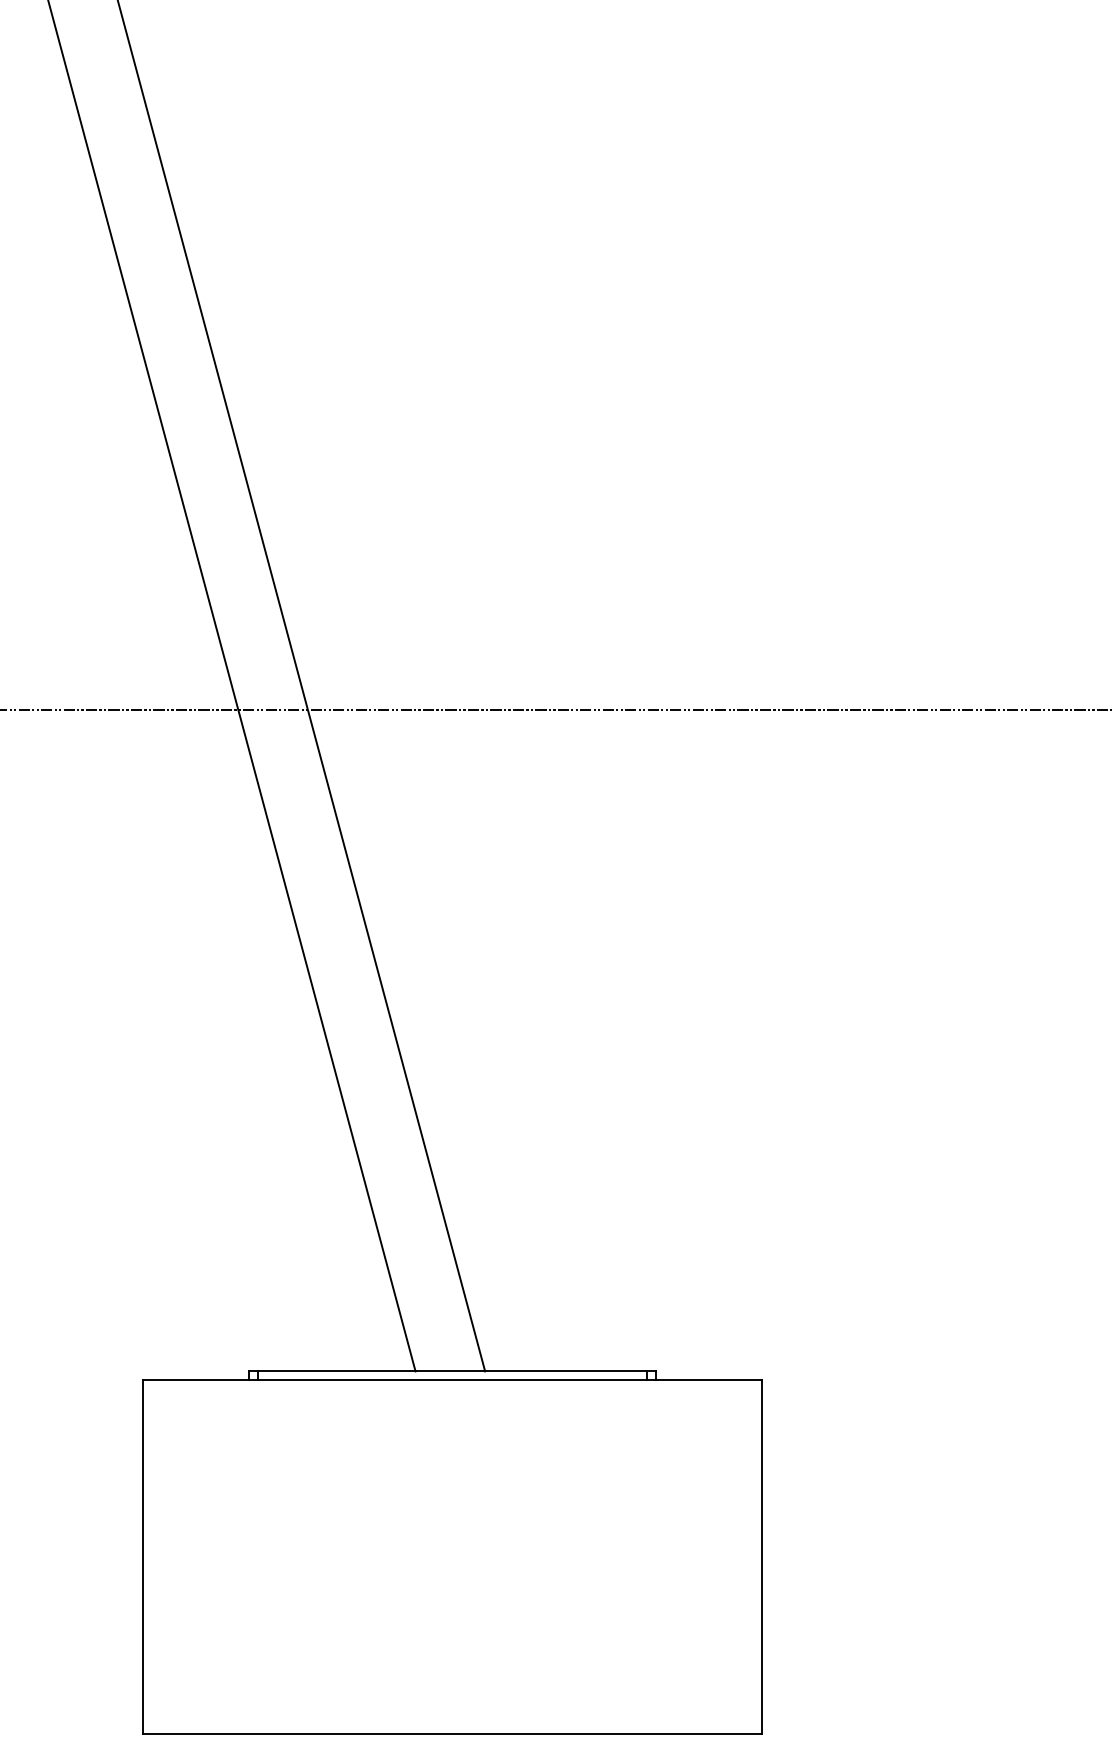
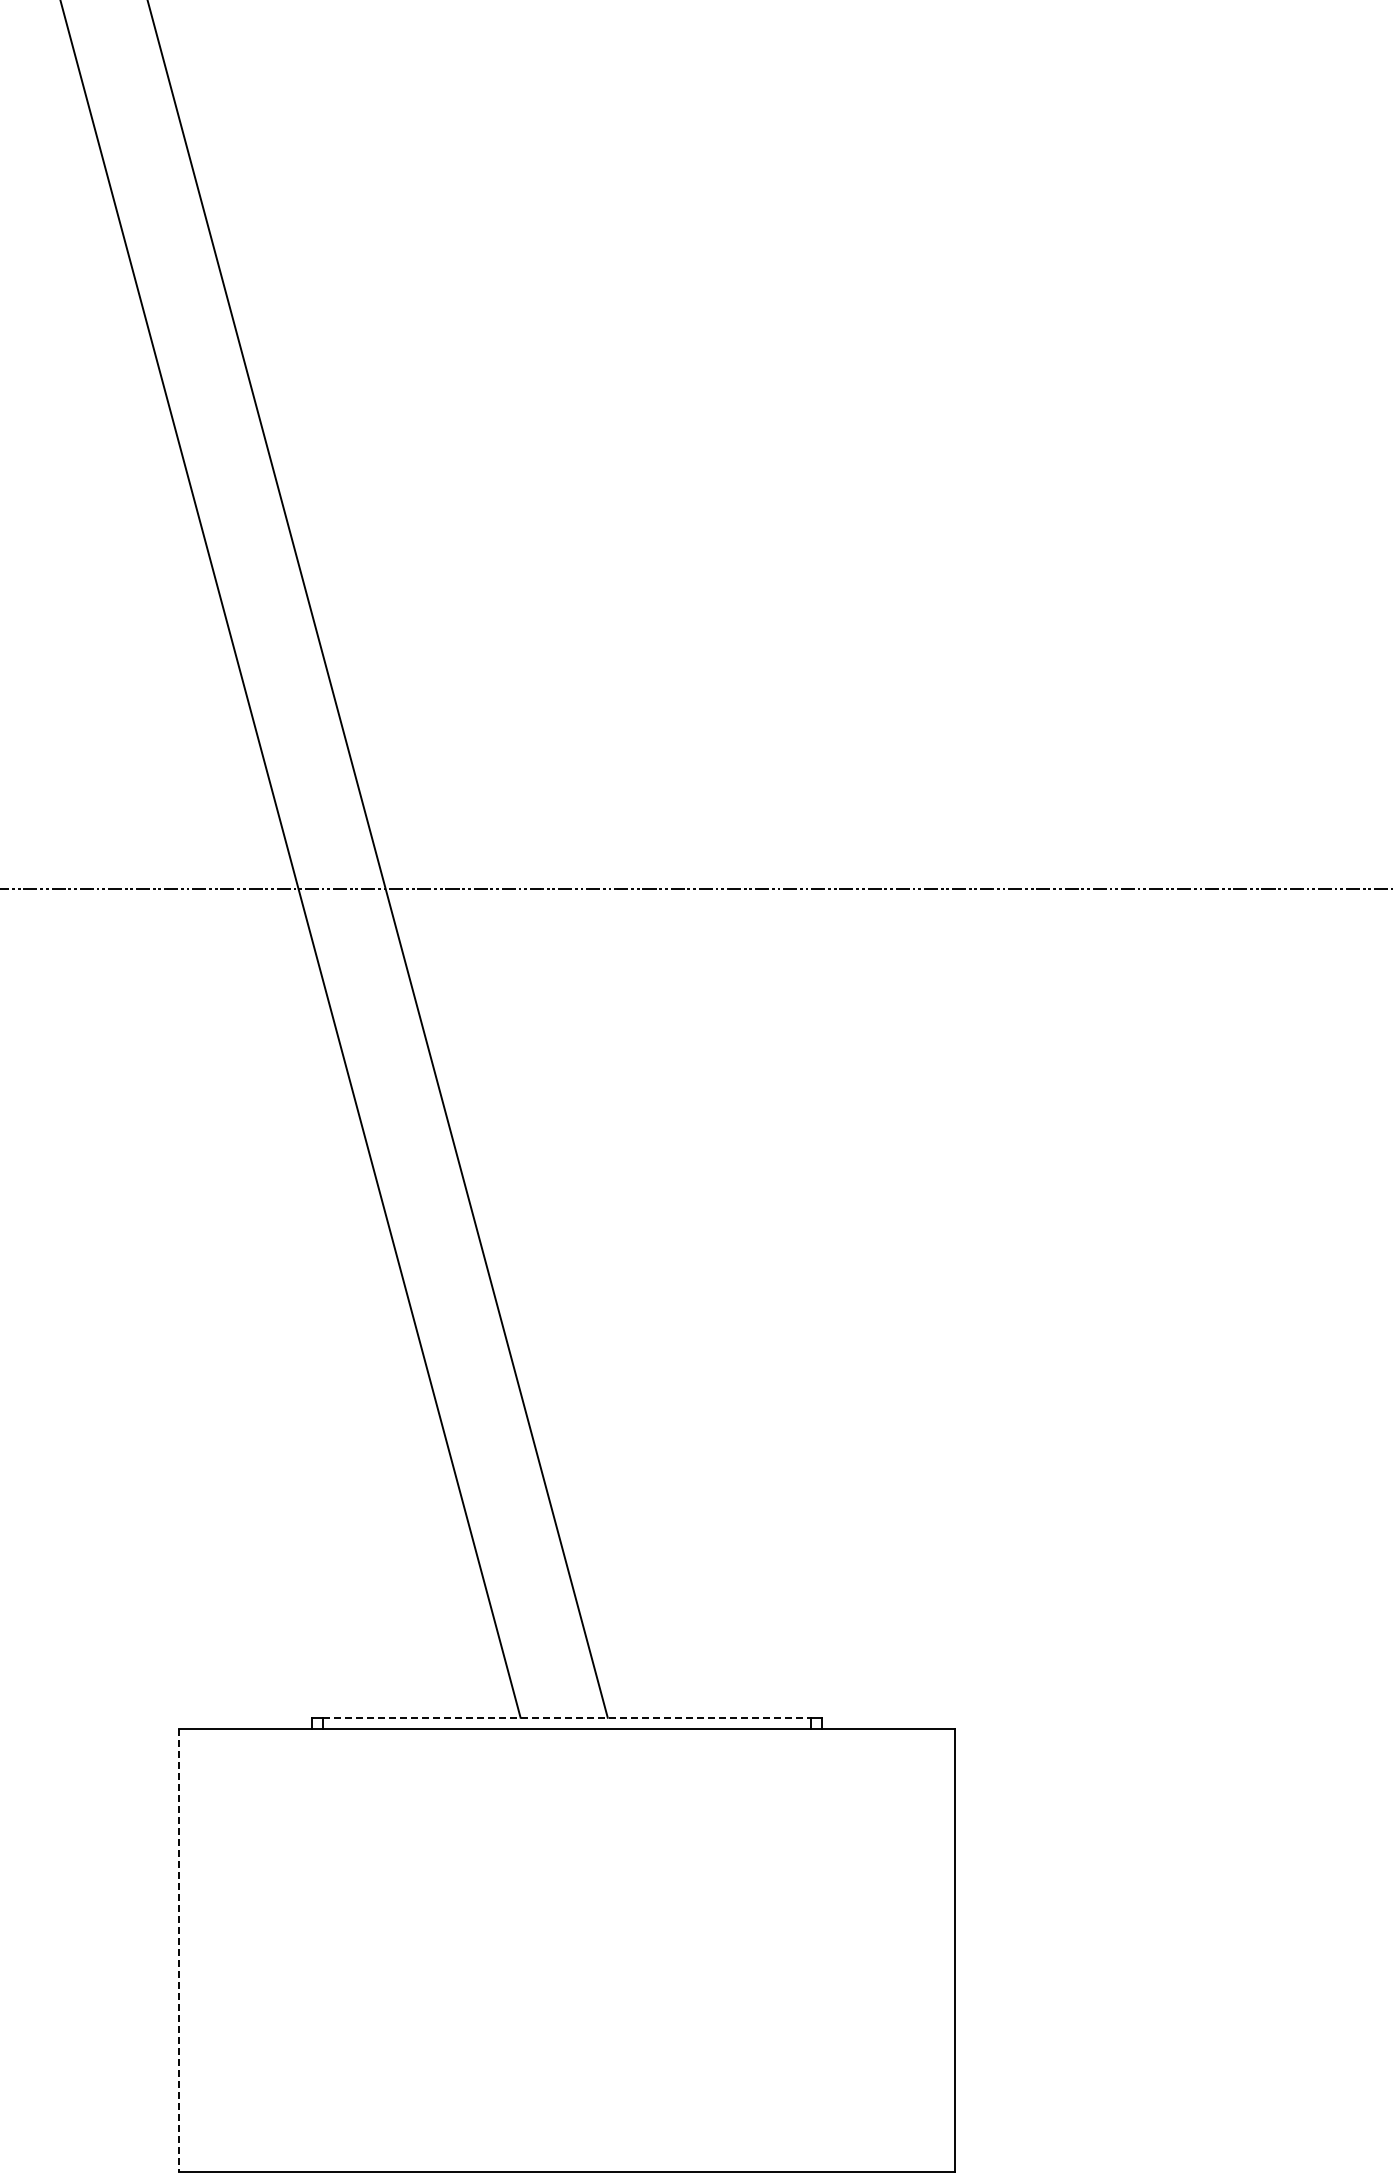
line: (453, 1371) -> (567, 1717), solid -> dashed
line: (143, 1557) -> (179, 1950), solid -> dashed

